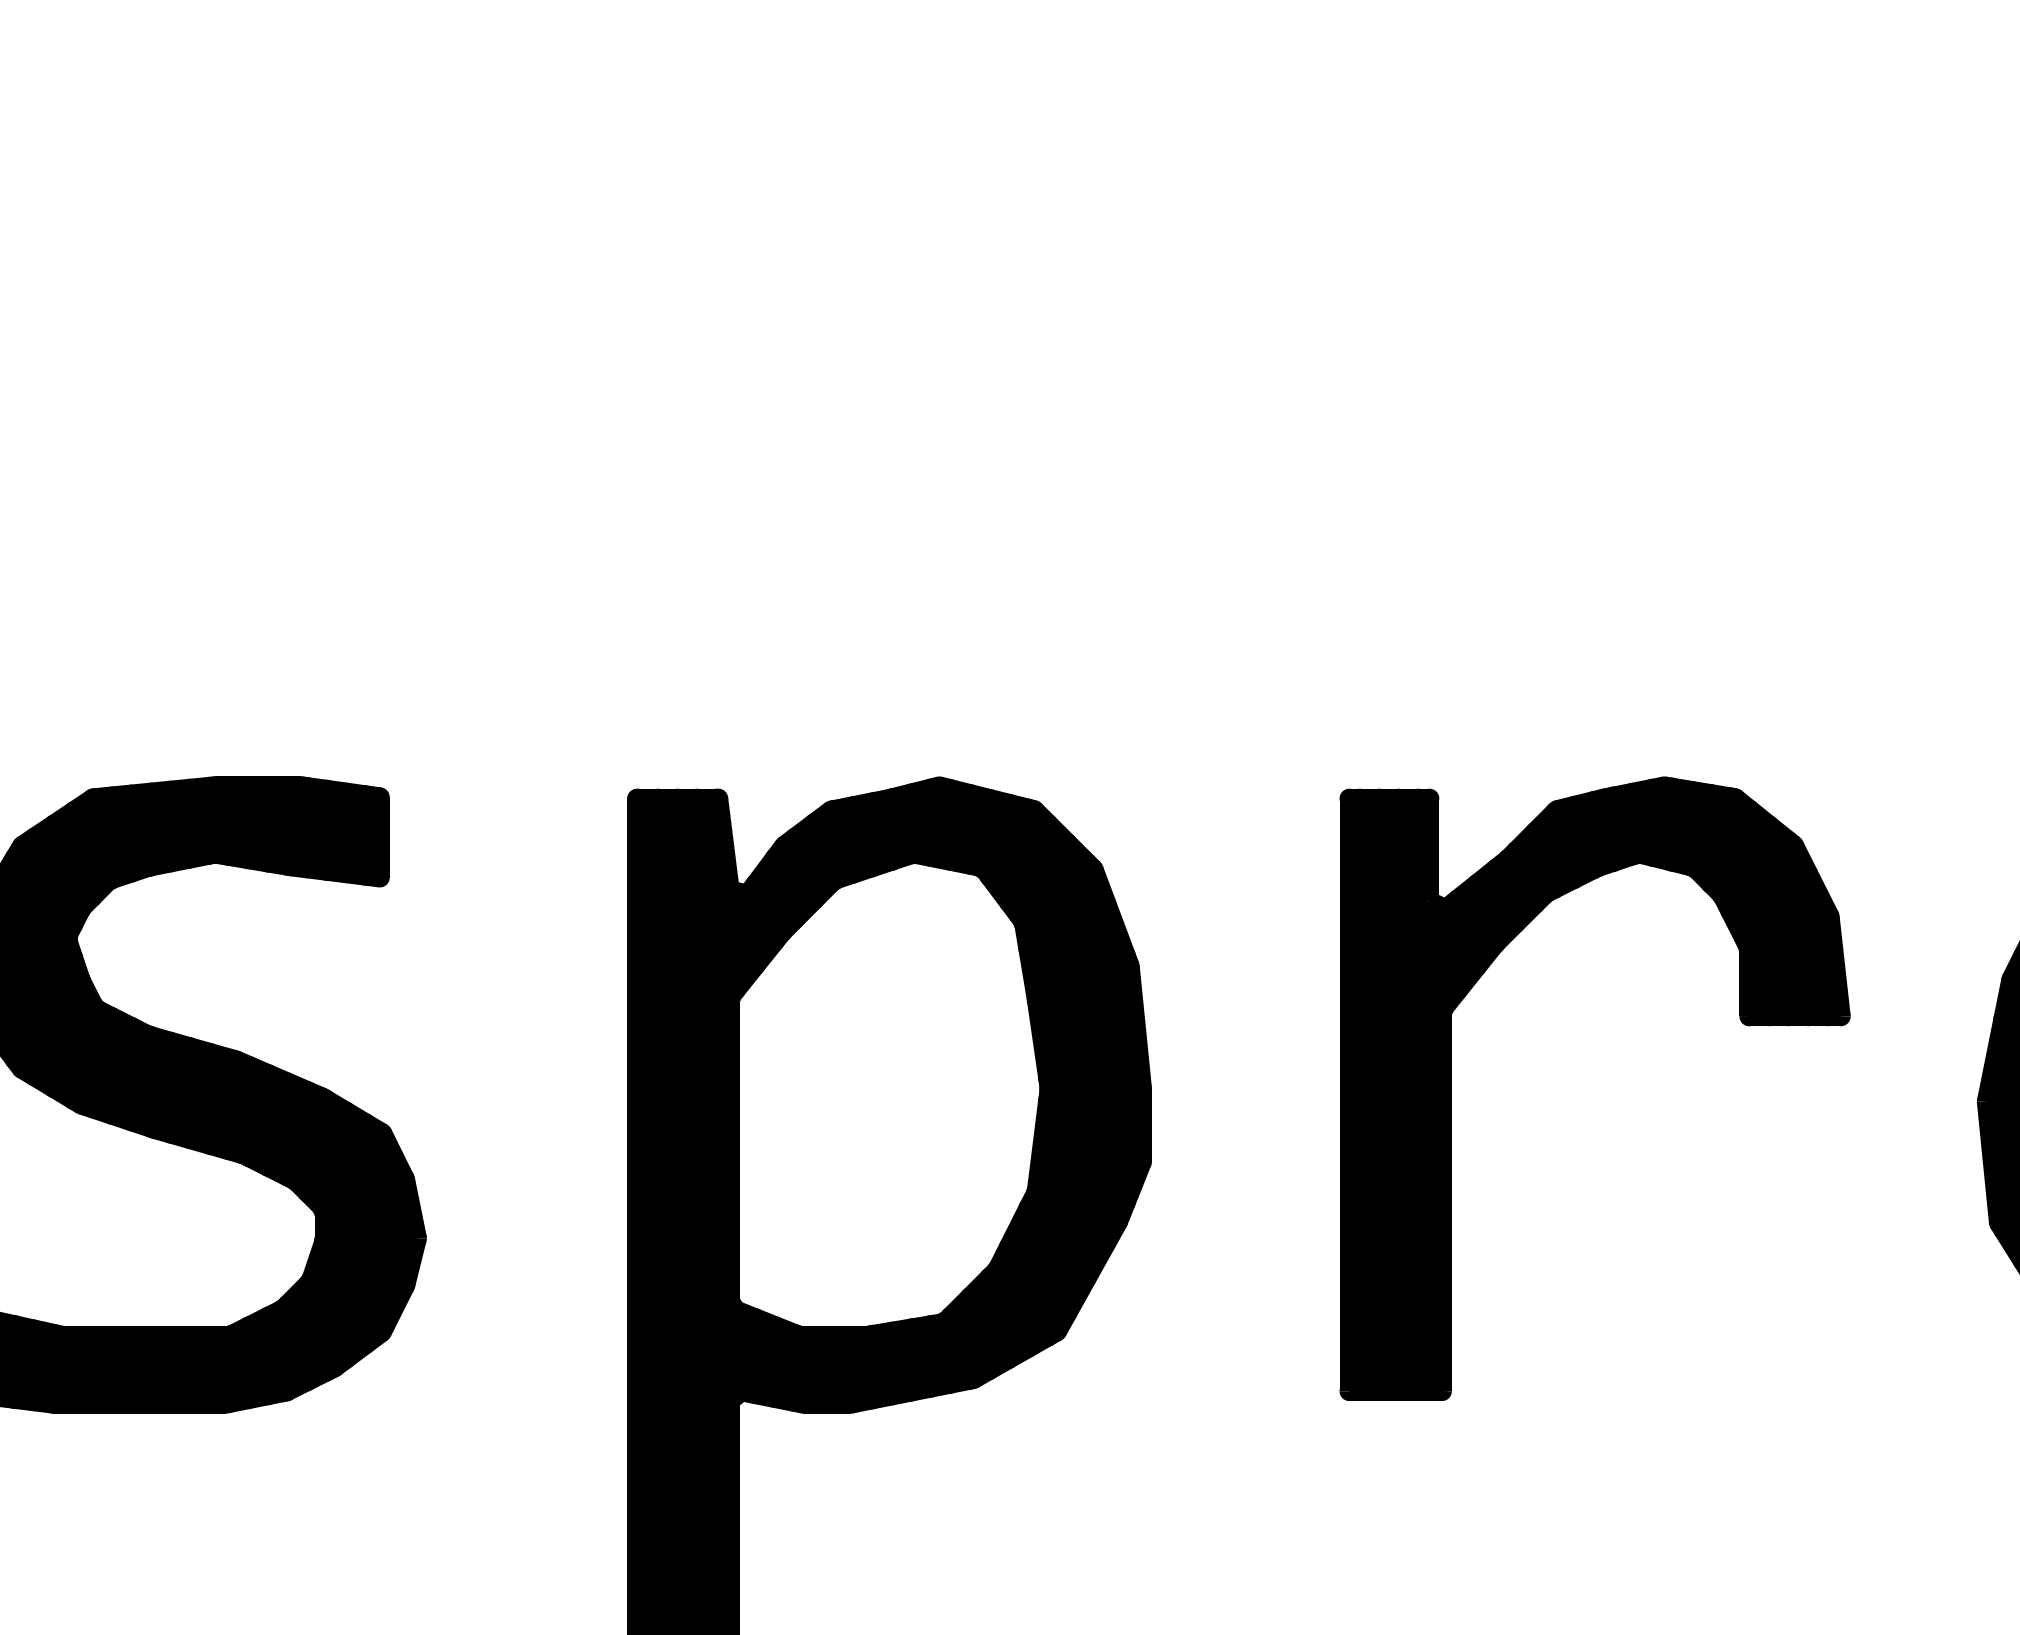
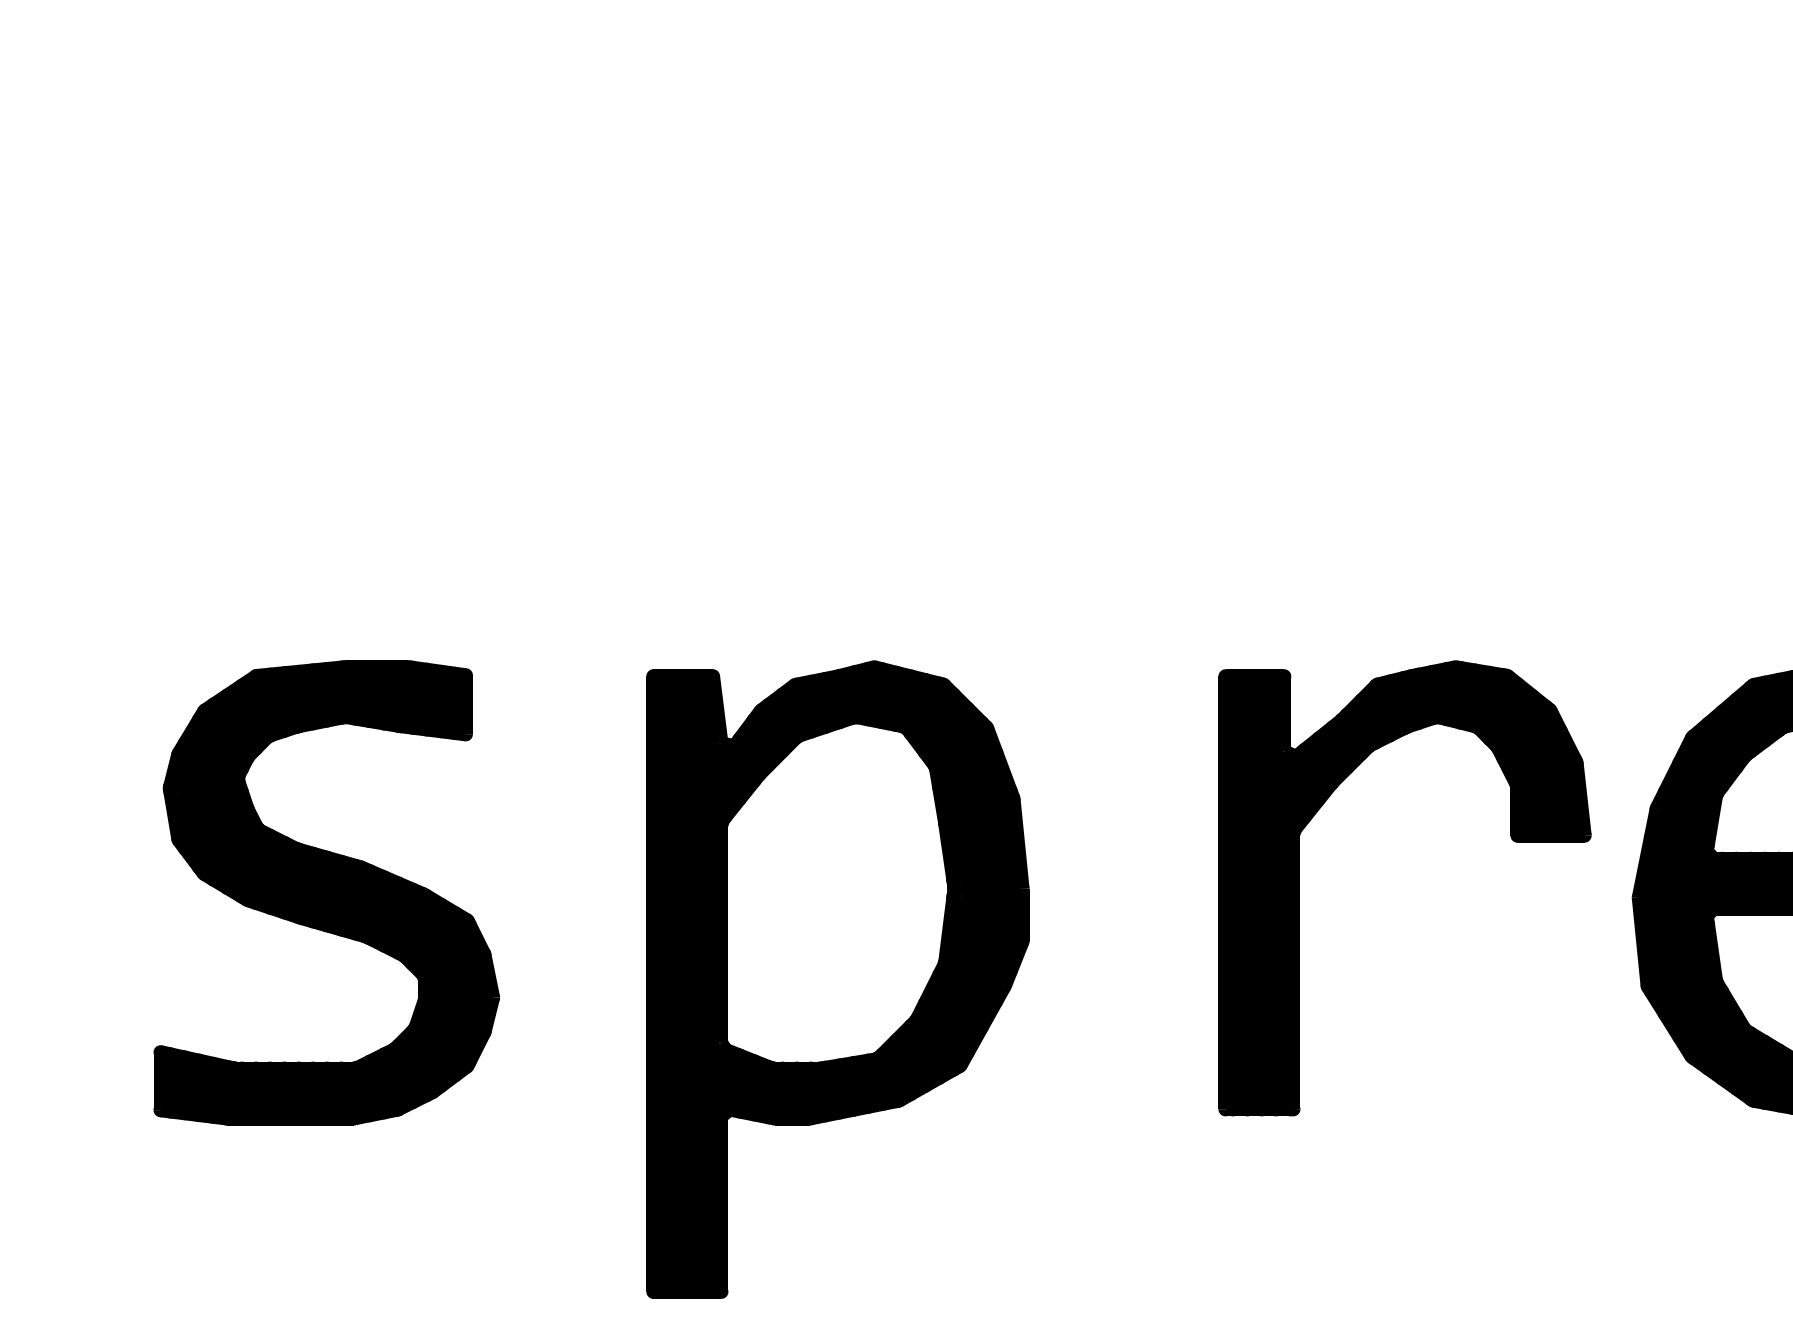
part: (1450, 1088) -> (1299, 888), moved

